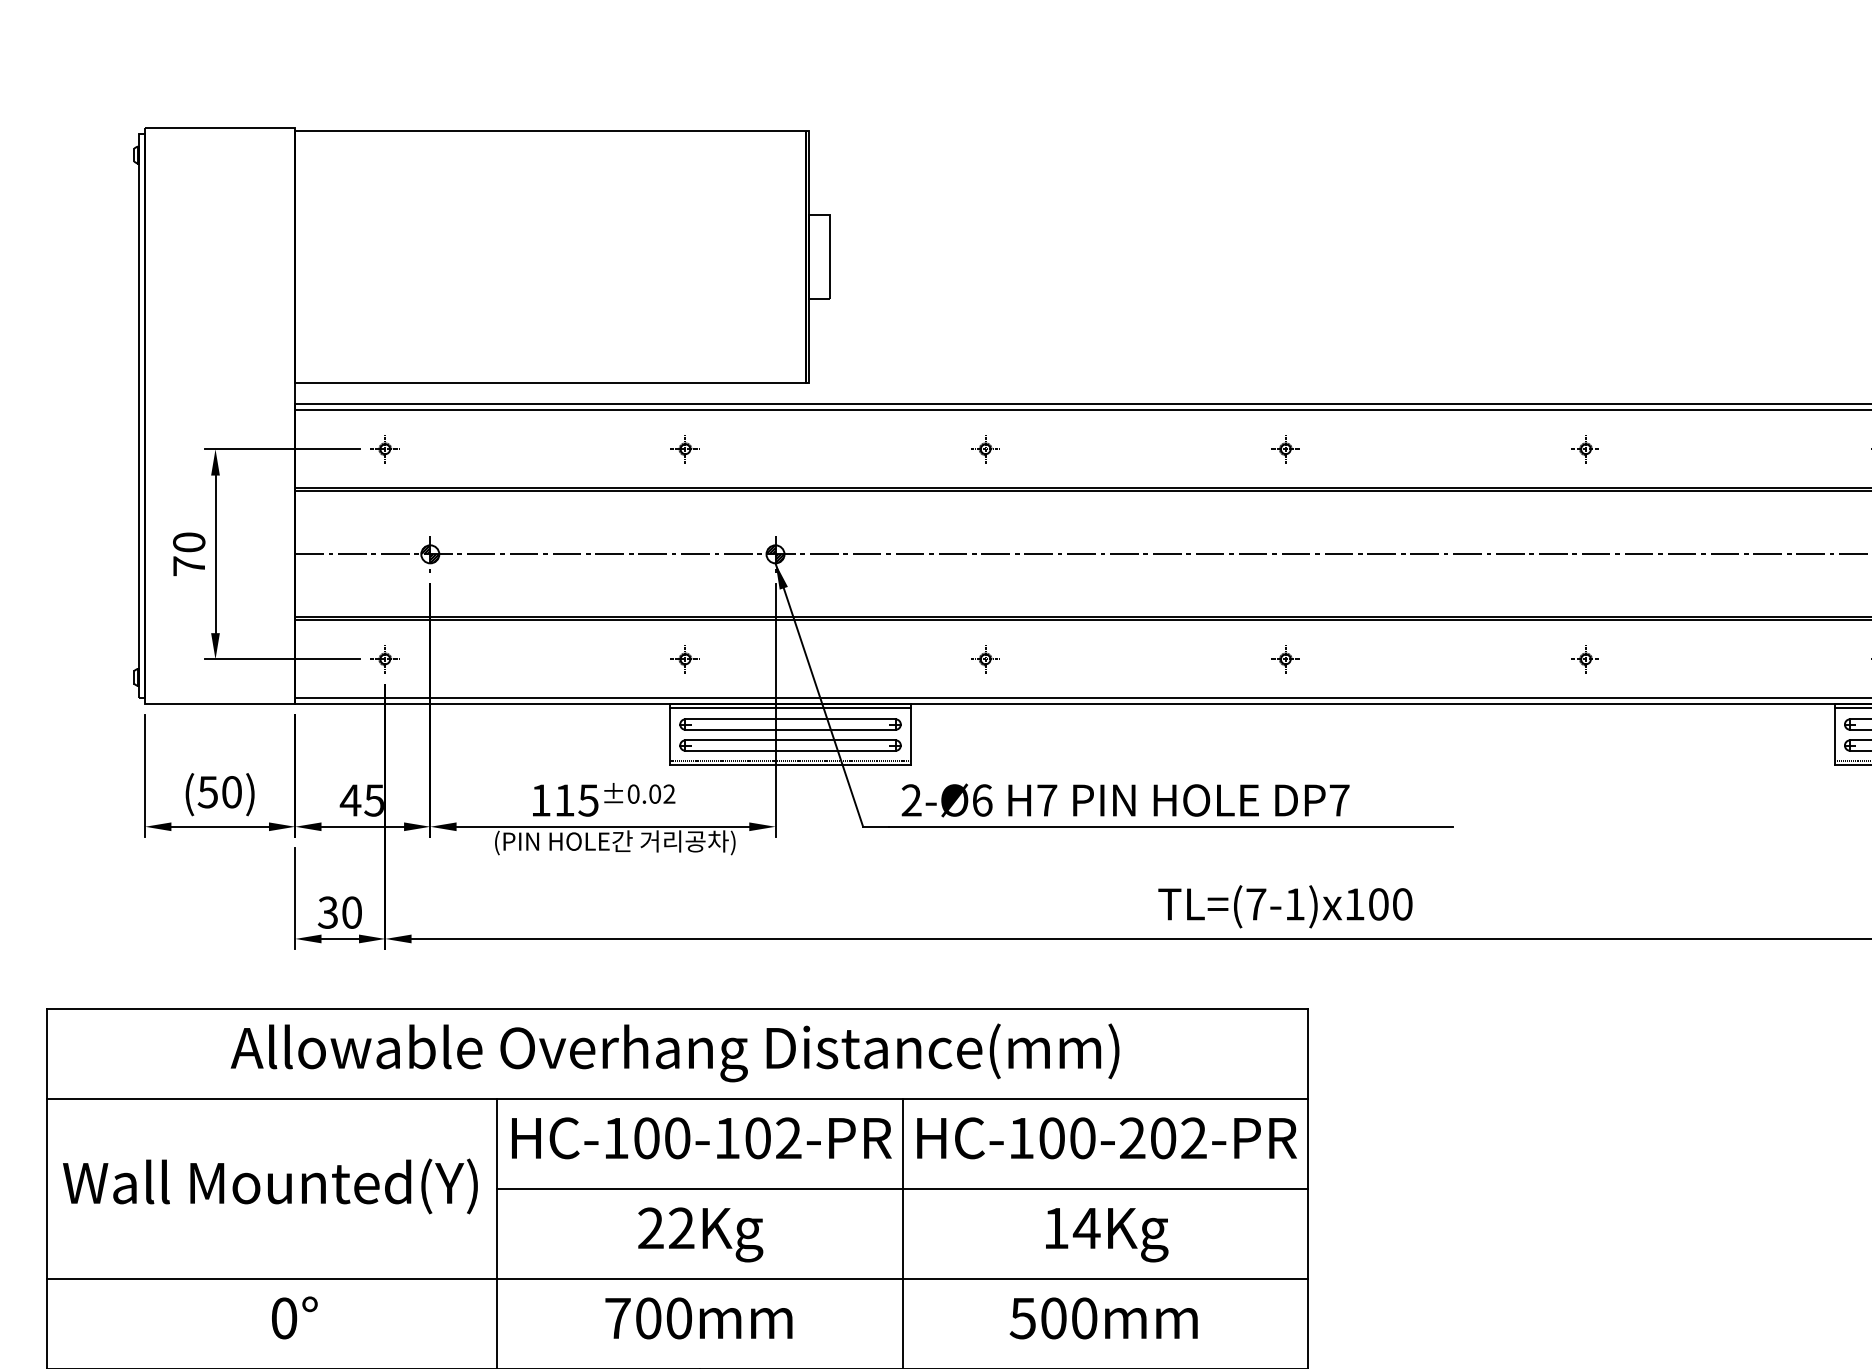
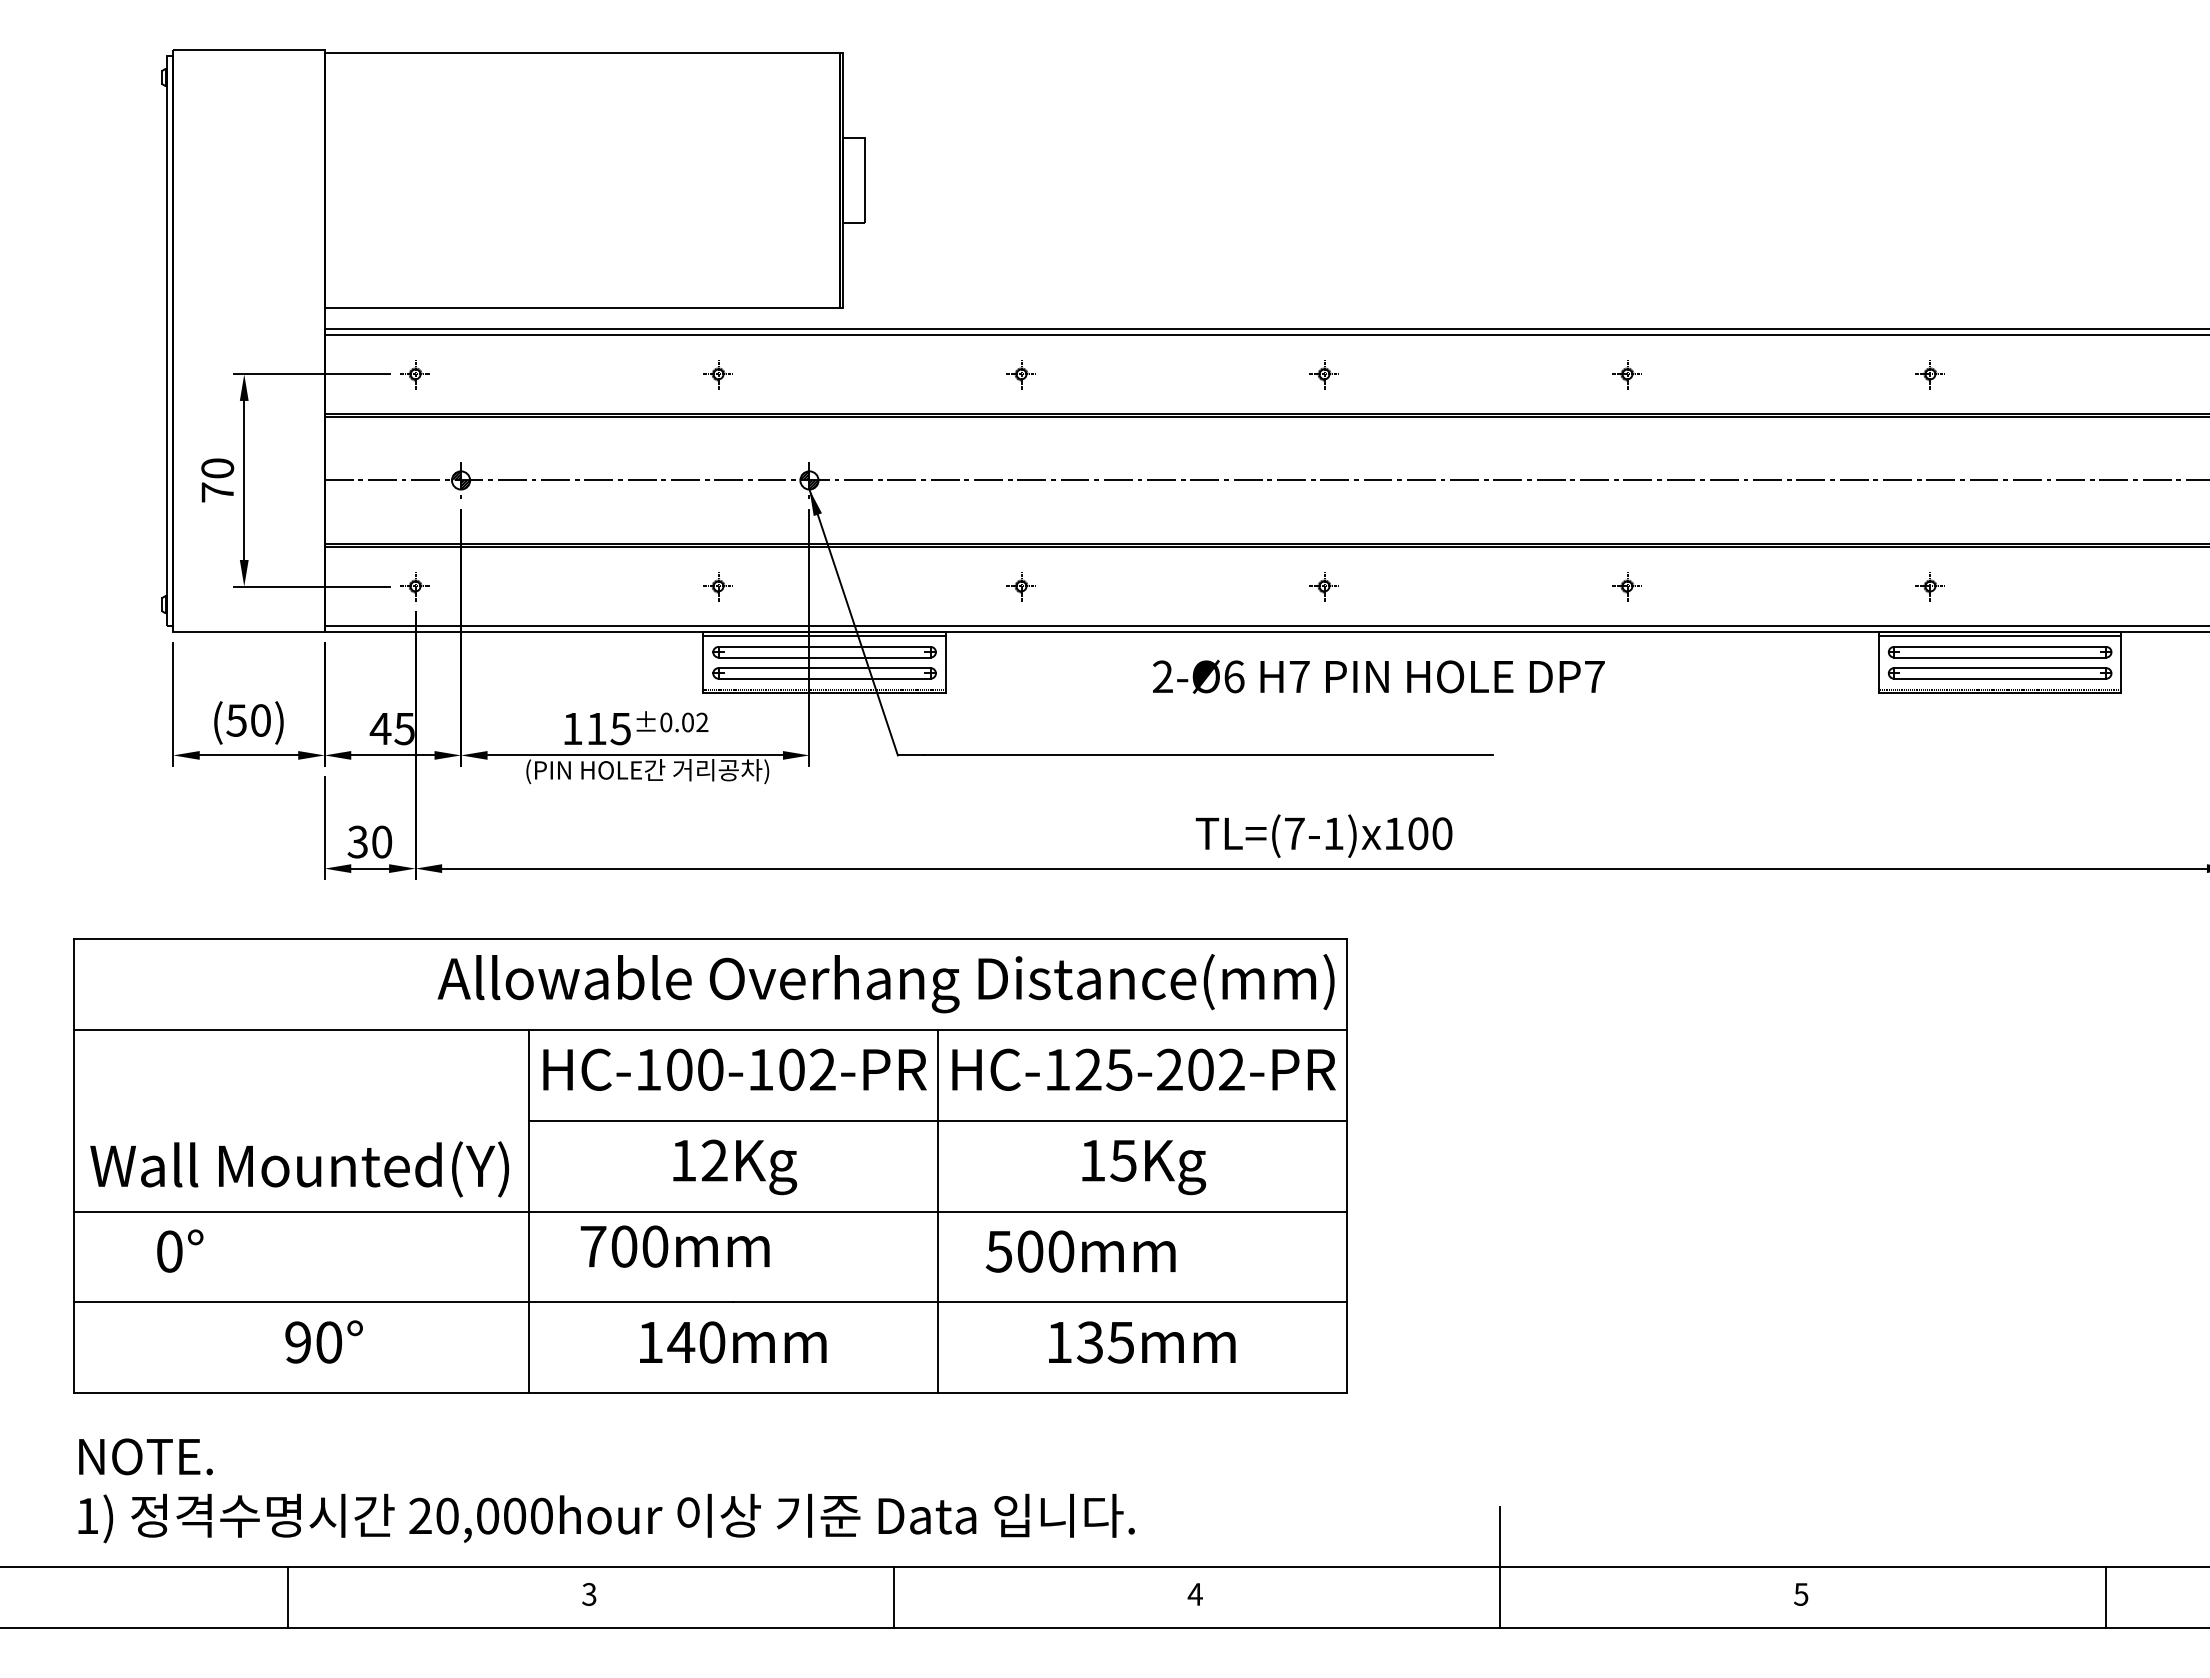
text: (1125, 800) -> (1378, 676), moved
text: (674, 1052) -> (885, 983), moved
text: (1066, 1137) -> (1103, 1069), HC-100-202-PR -> HC-125-202-PR
text: (270, 1186) -> (299, 1169), moved
text: (650, 1228) -> (683, 1160), 22Kg -> 12Kg
text: (1086, 1228) -> (1123, 1160), 14Kg -> 15Kg
text: (295, 1317) -> (180, 1250), moved
text: (698, 1318) -> (674, 1246), moved
text: (1103, 1318) -> (1080, 1251), moved

